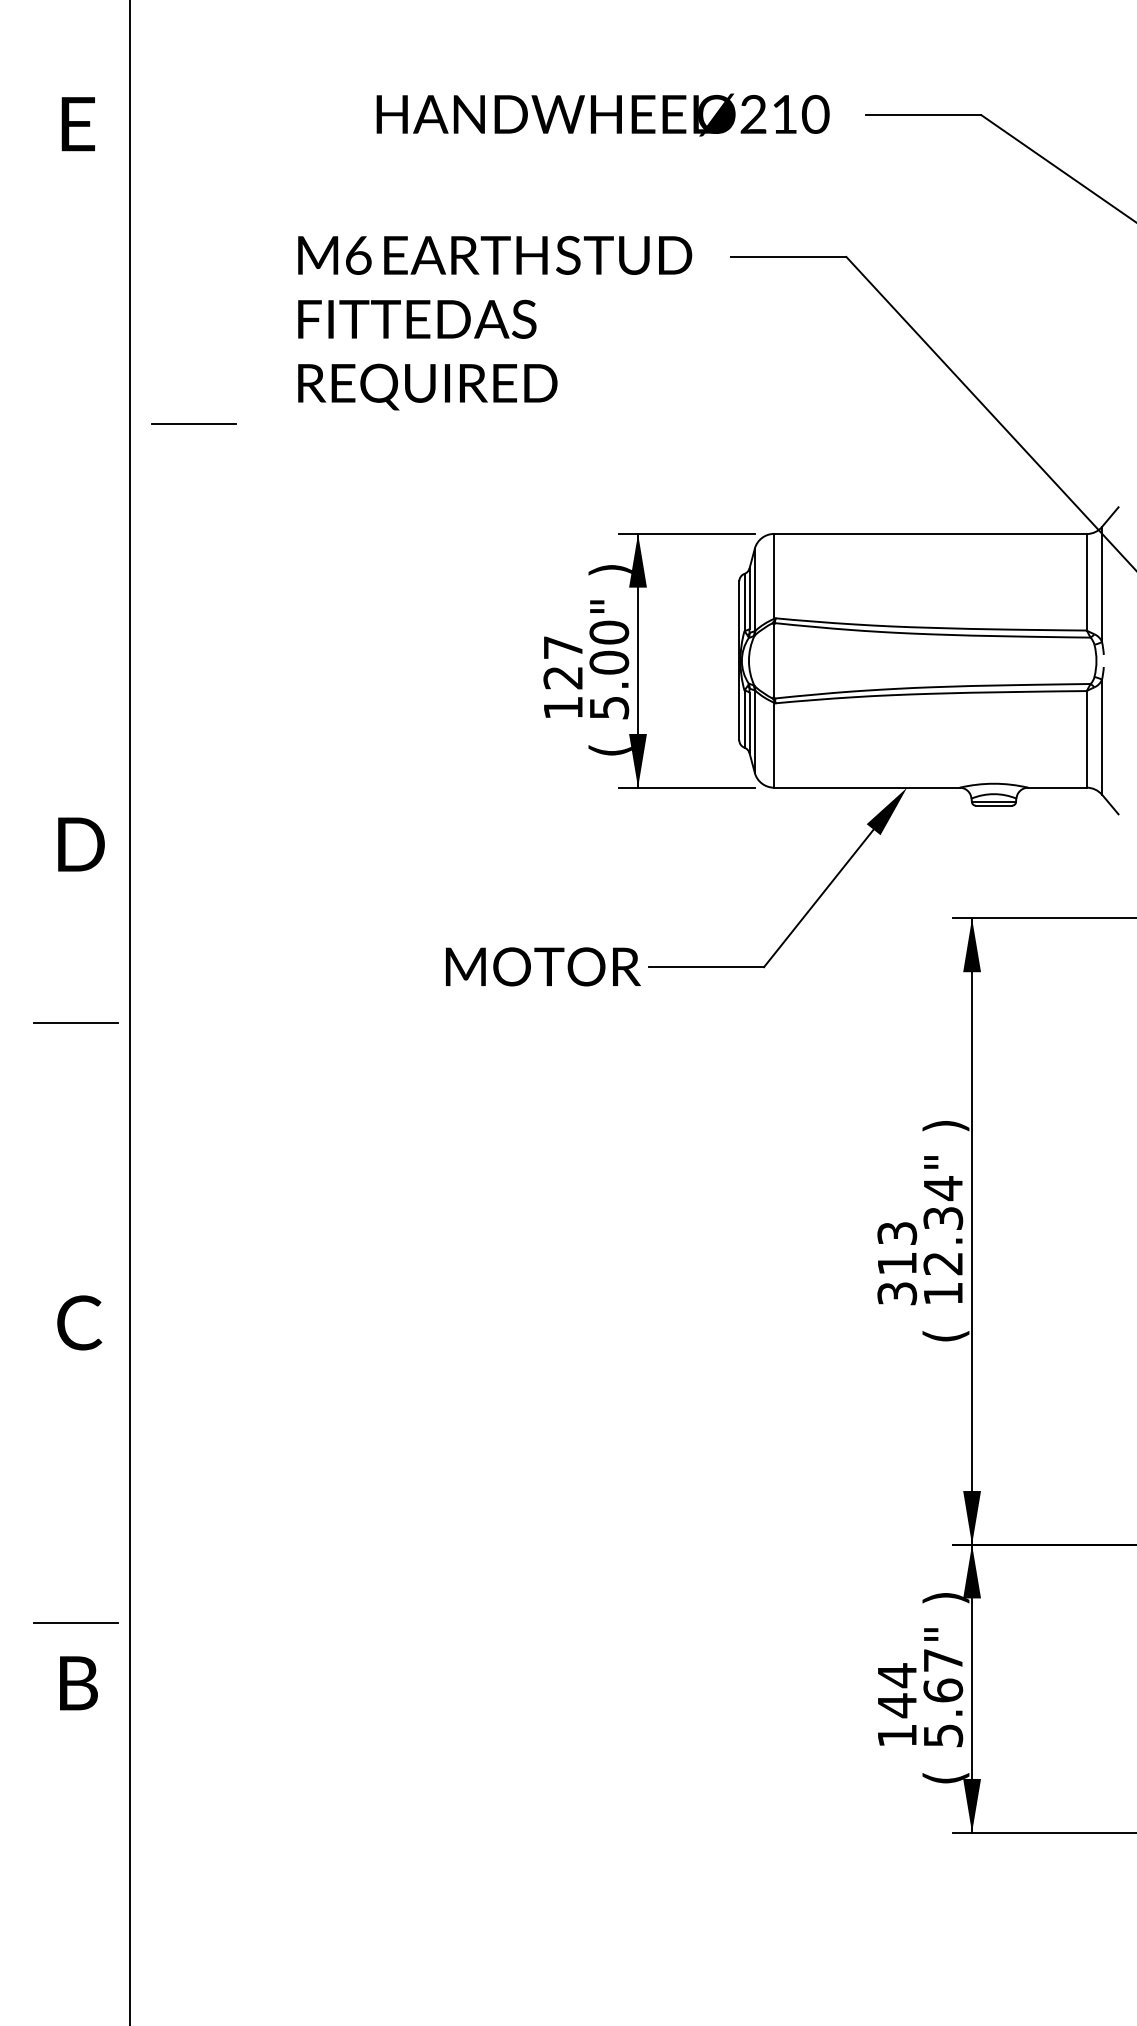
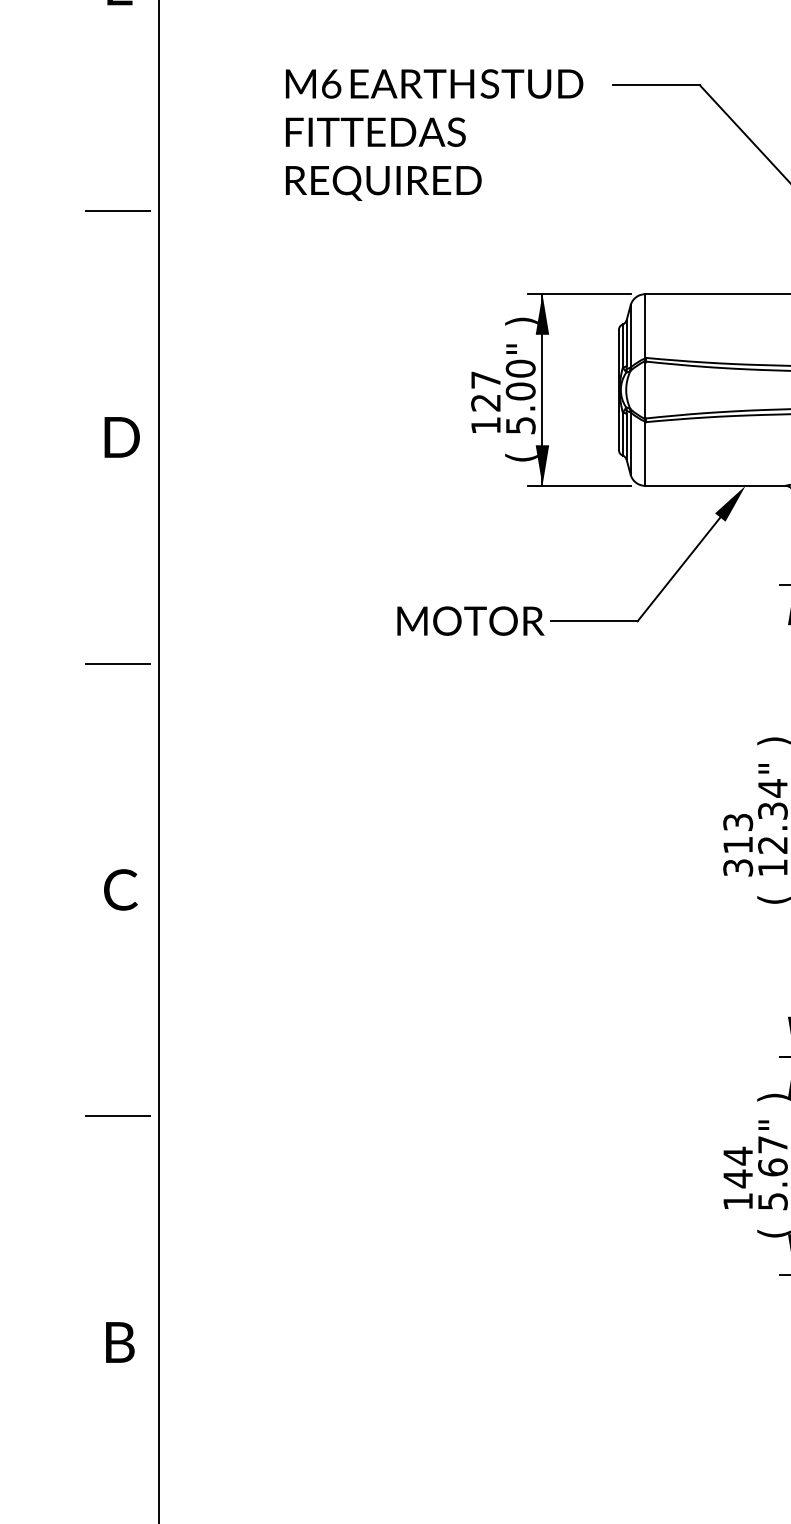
line: (193, 423) -> (117, 210), moved
text: (81, 844) -> (122, 437), moved
text: (78, 1683) -> (120, 1342), moved

